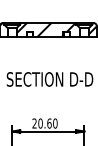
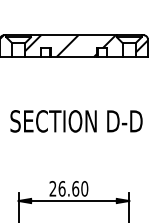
text: (40, 123) -> (61, 188), 20.60 -> 26.60

